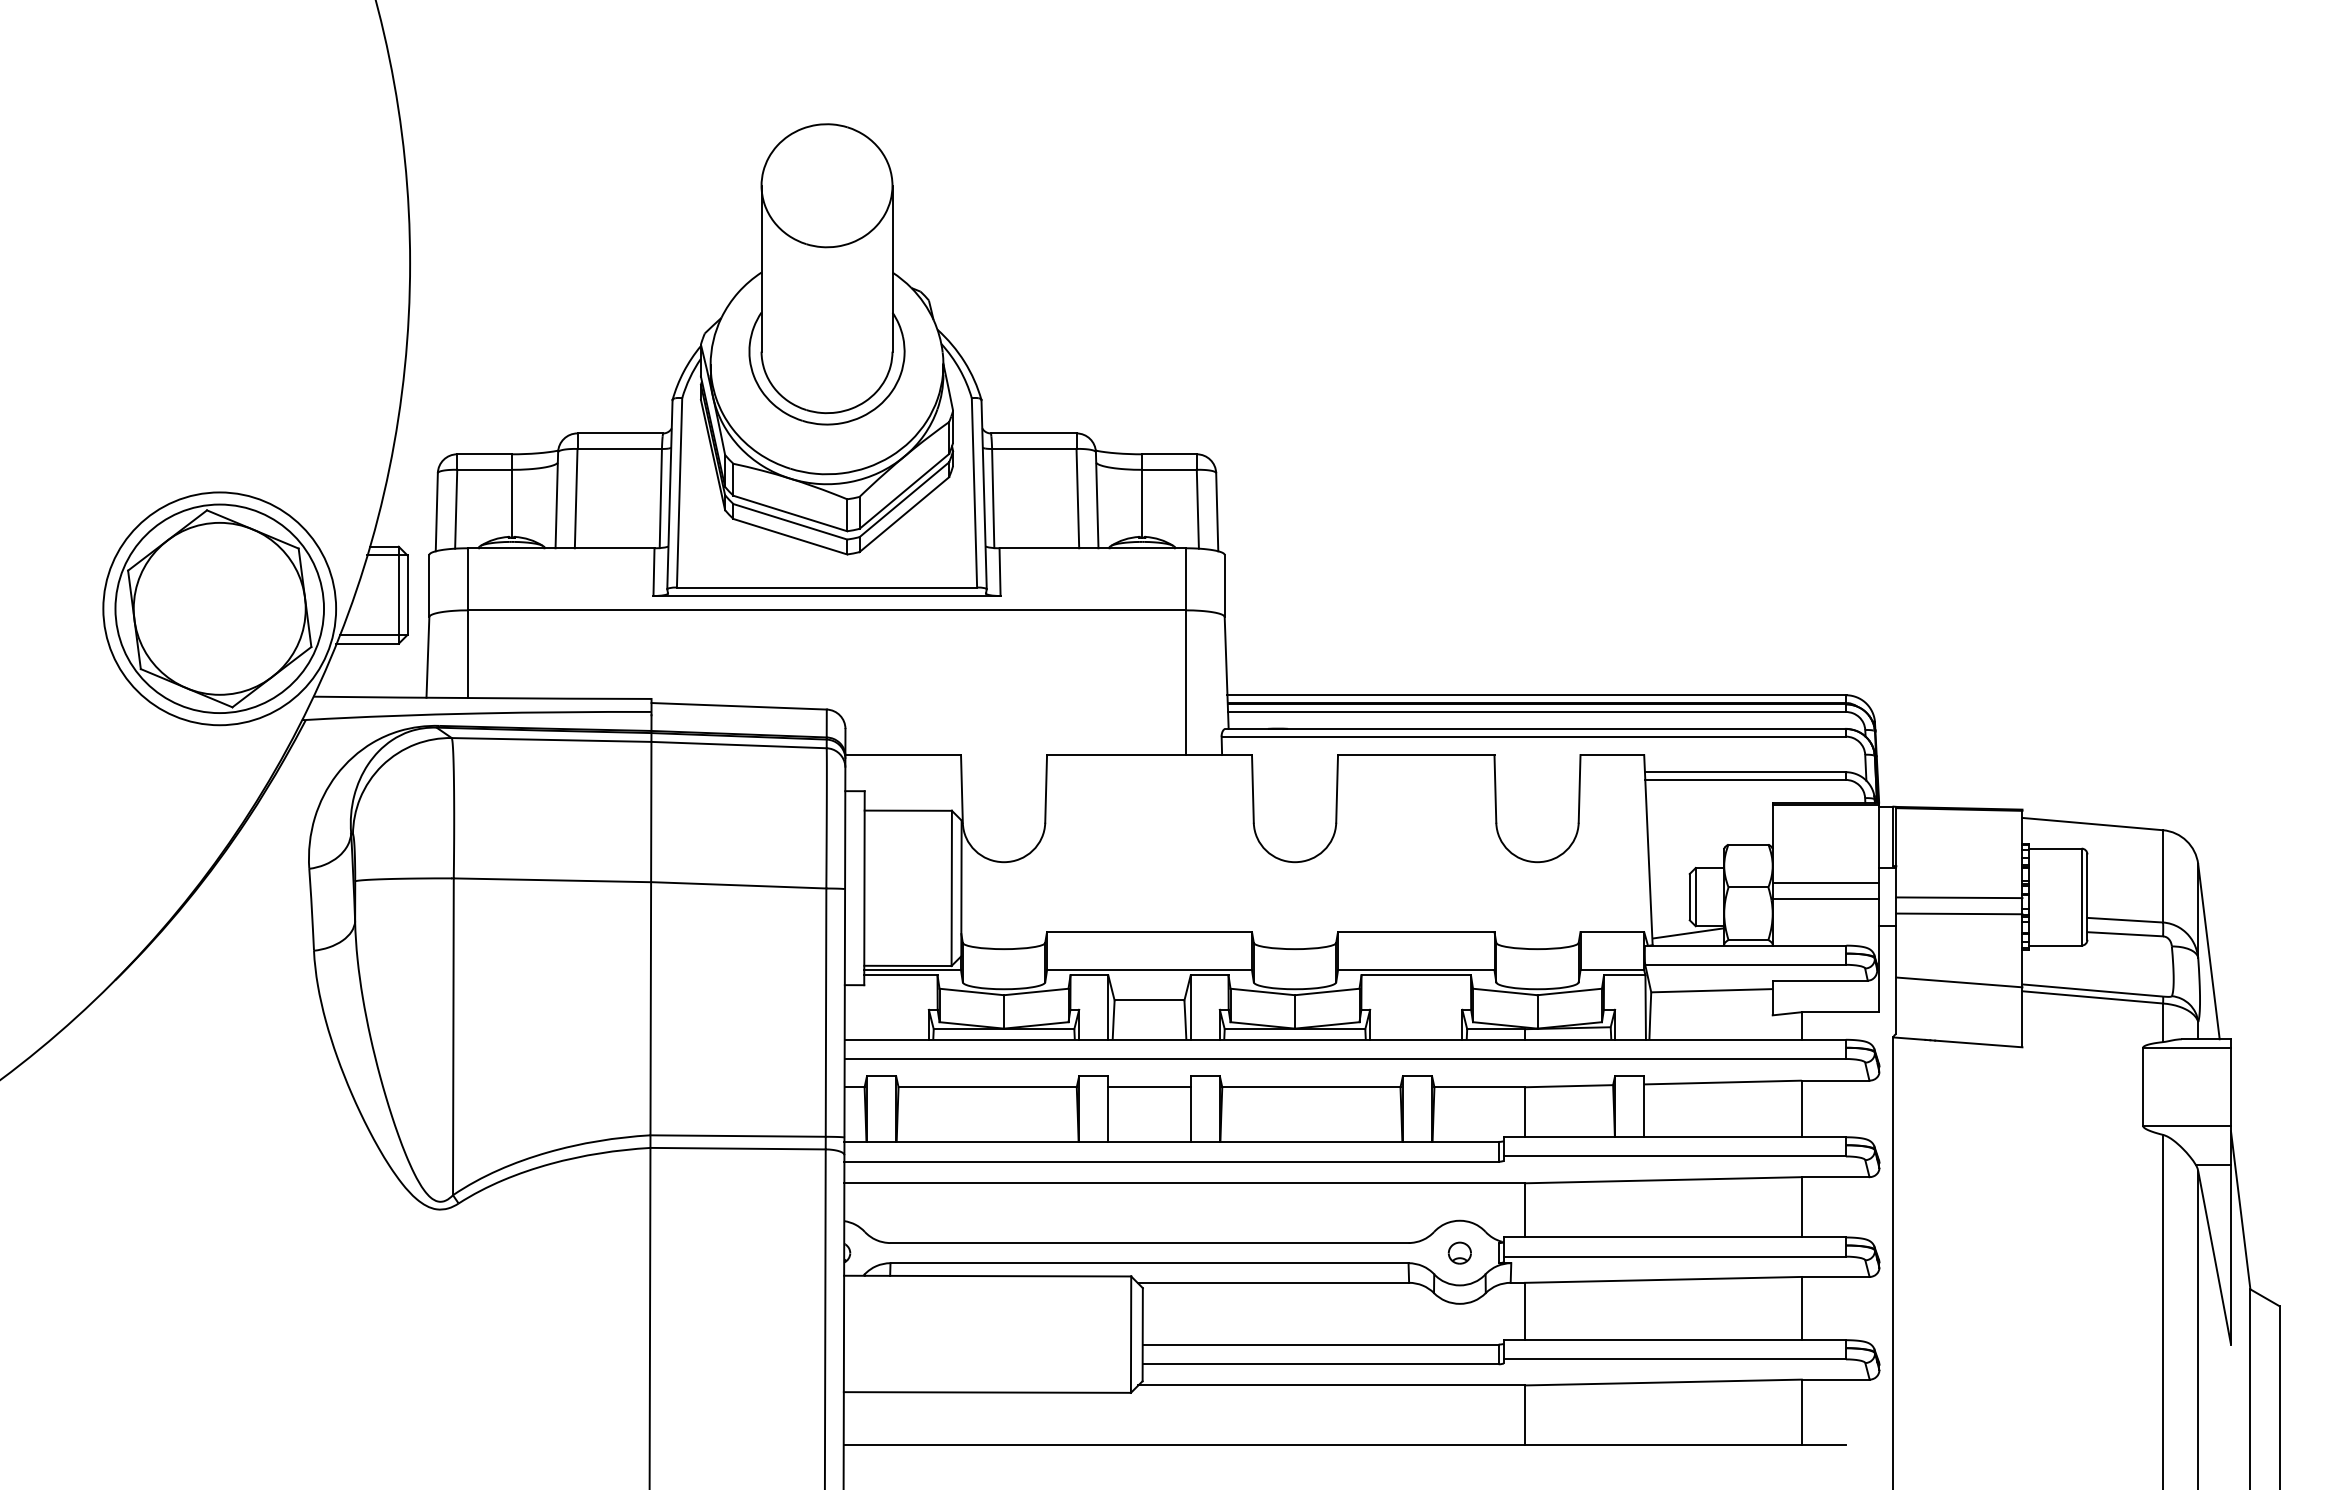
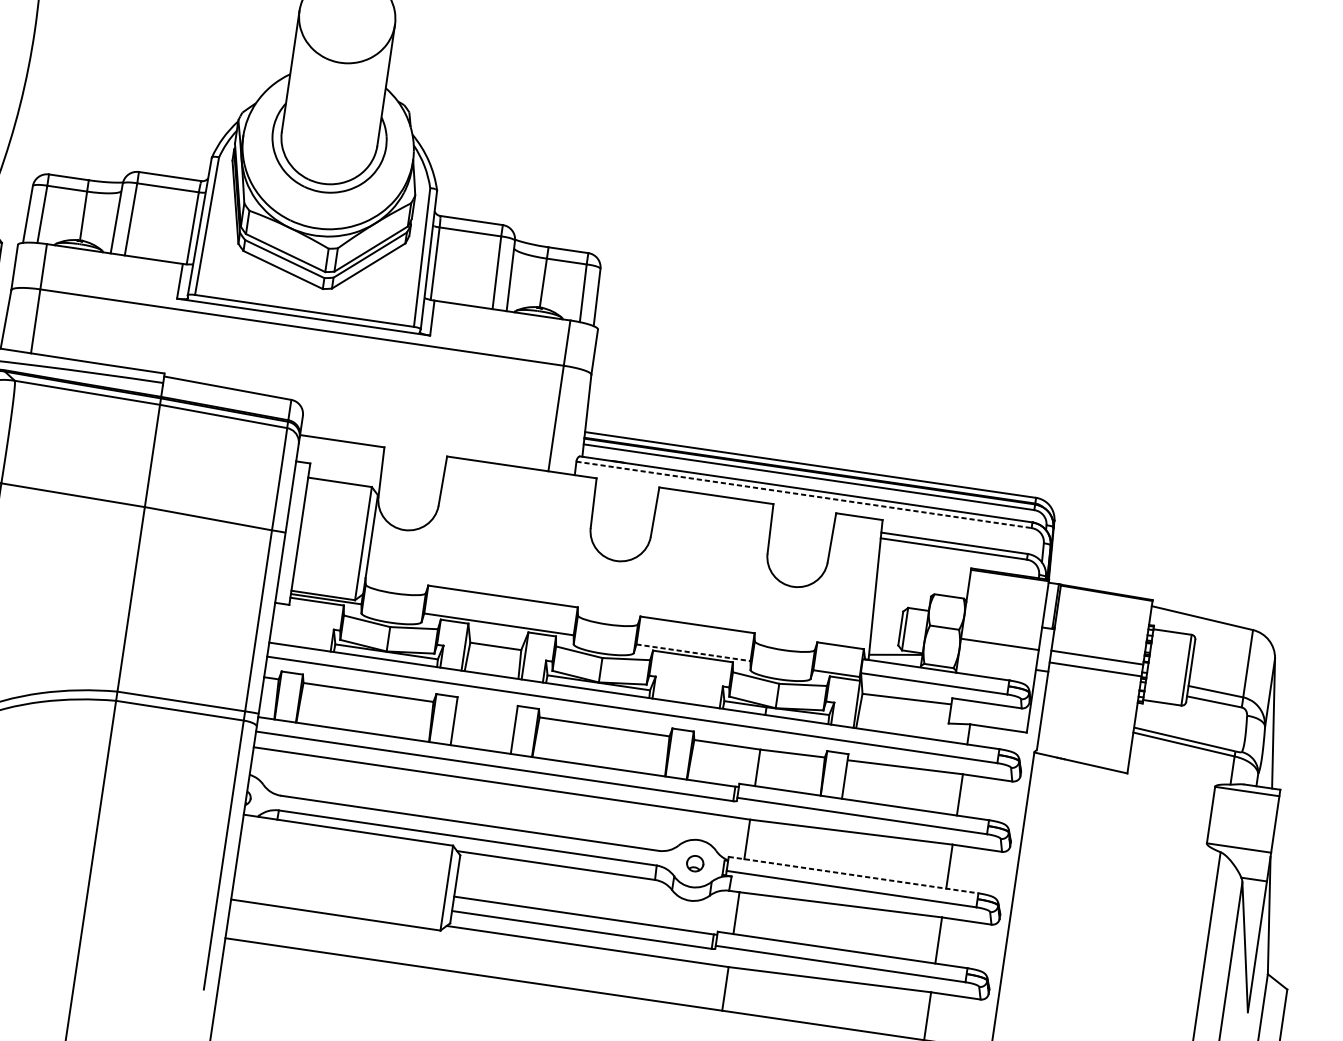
line: (1534, 736) -> (804, 494), solid -> dashed
line: (1825, 882) -> (1001, 632), removed
line: (1416, 970) -> (693, 652), solid -> dashed
line: (1959, 982) -> (1088, 719), removed
line: (1149, 1087) -> (486, 709), removed
line: (1675, 1237) -> (854, 875), solid -> dashed

